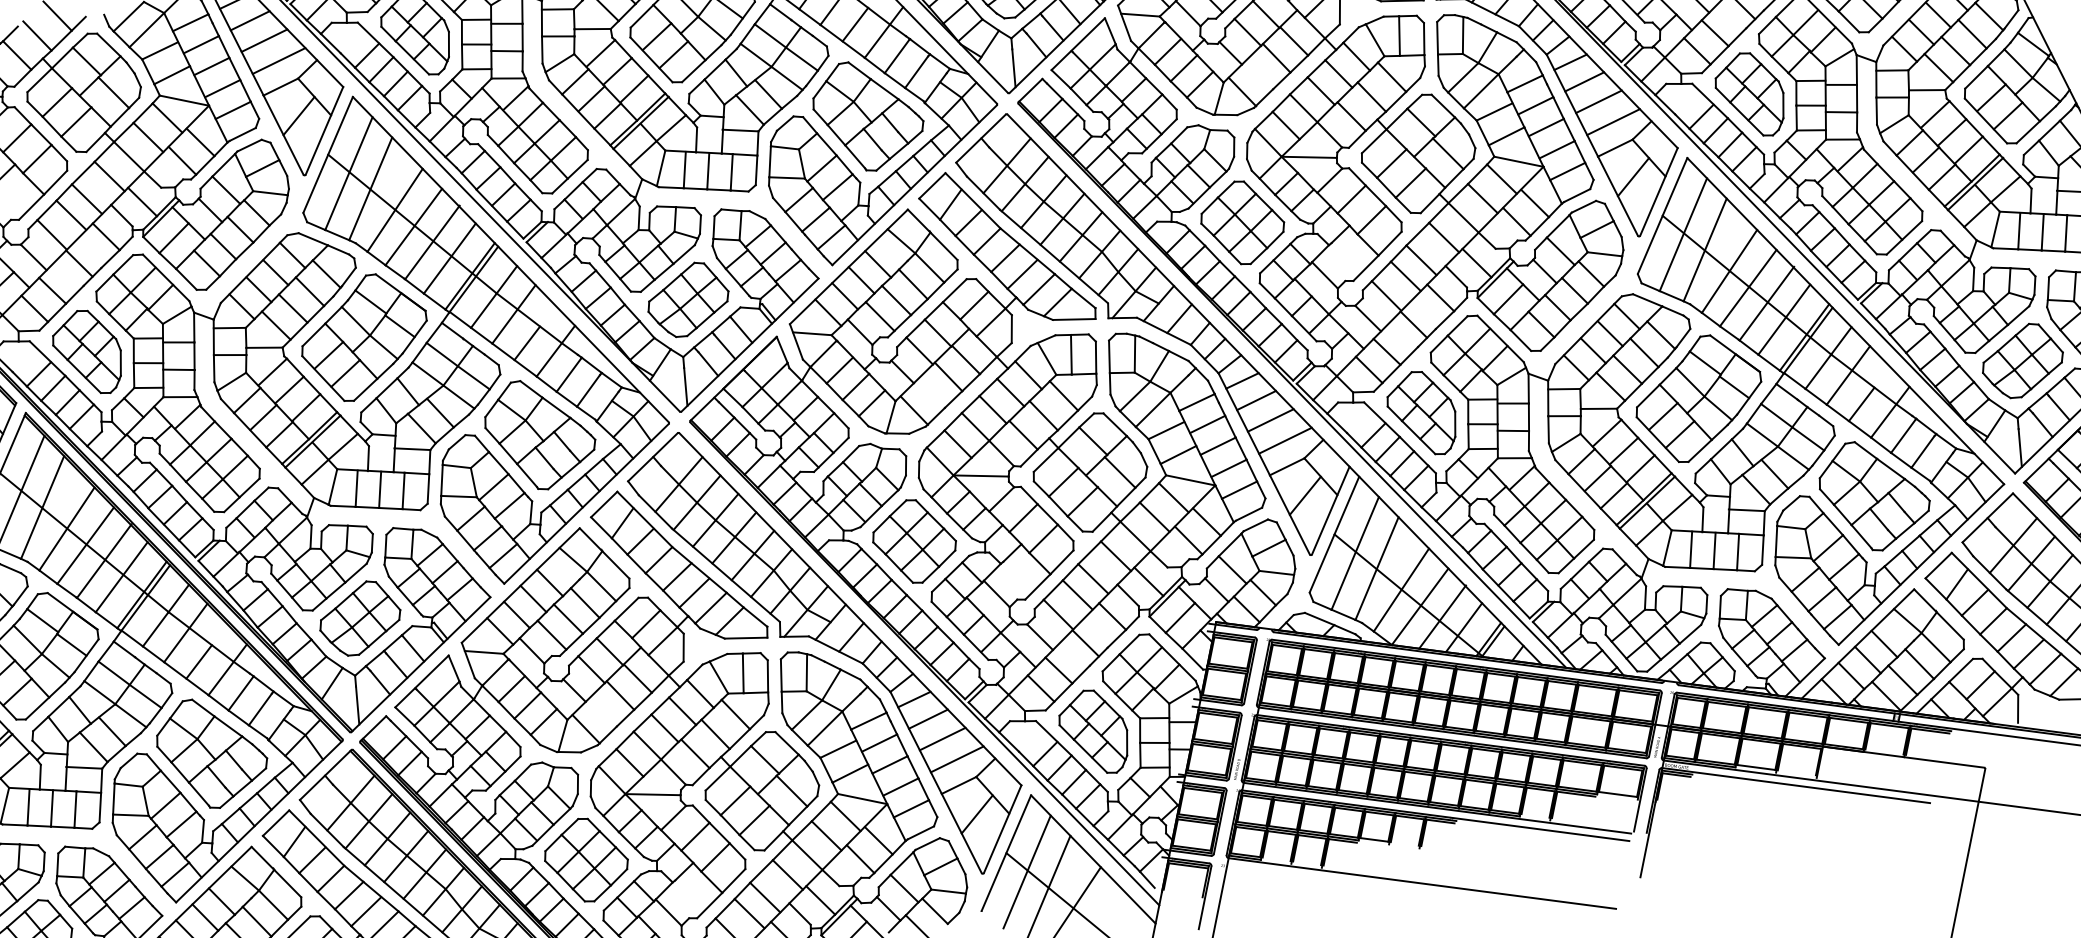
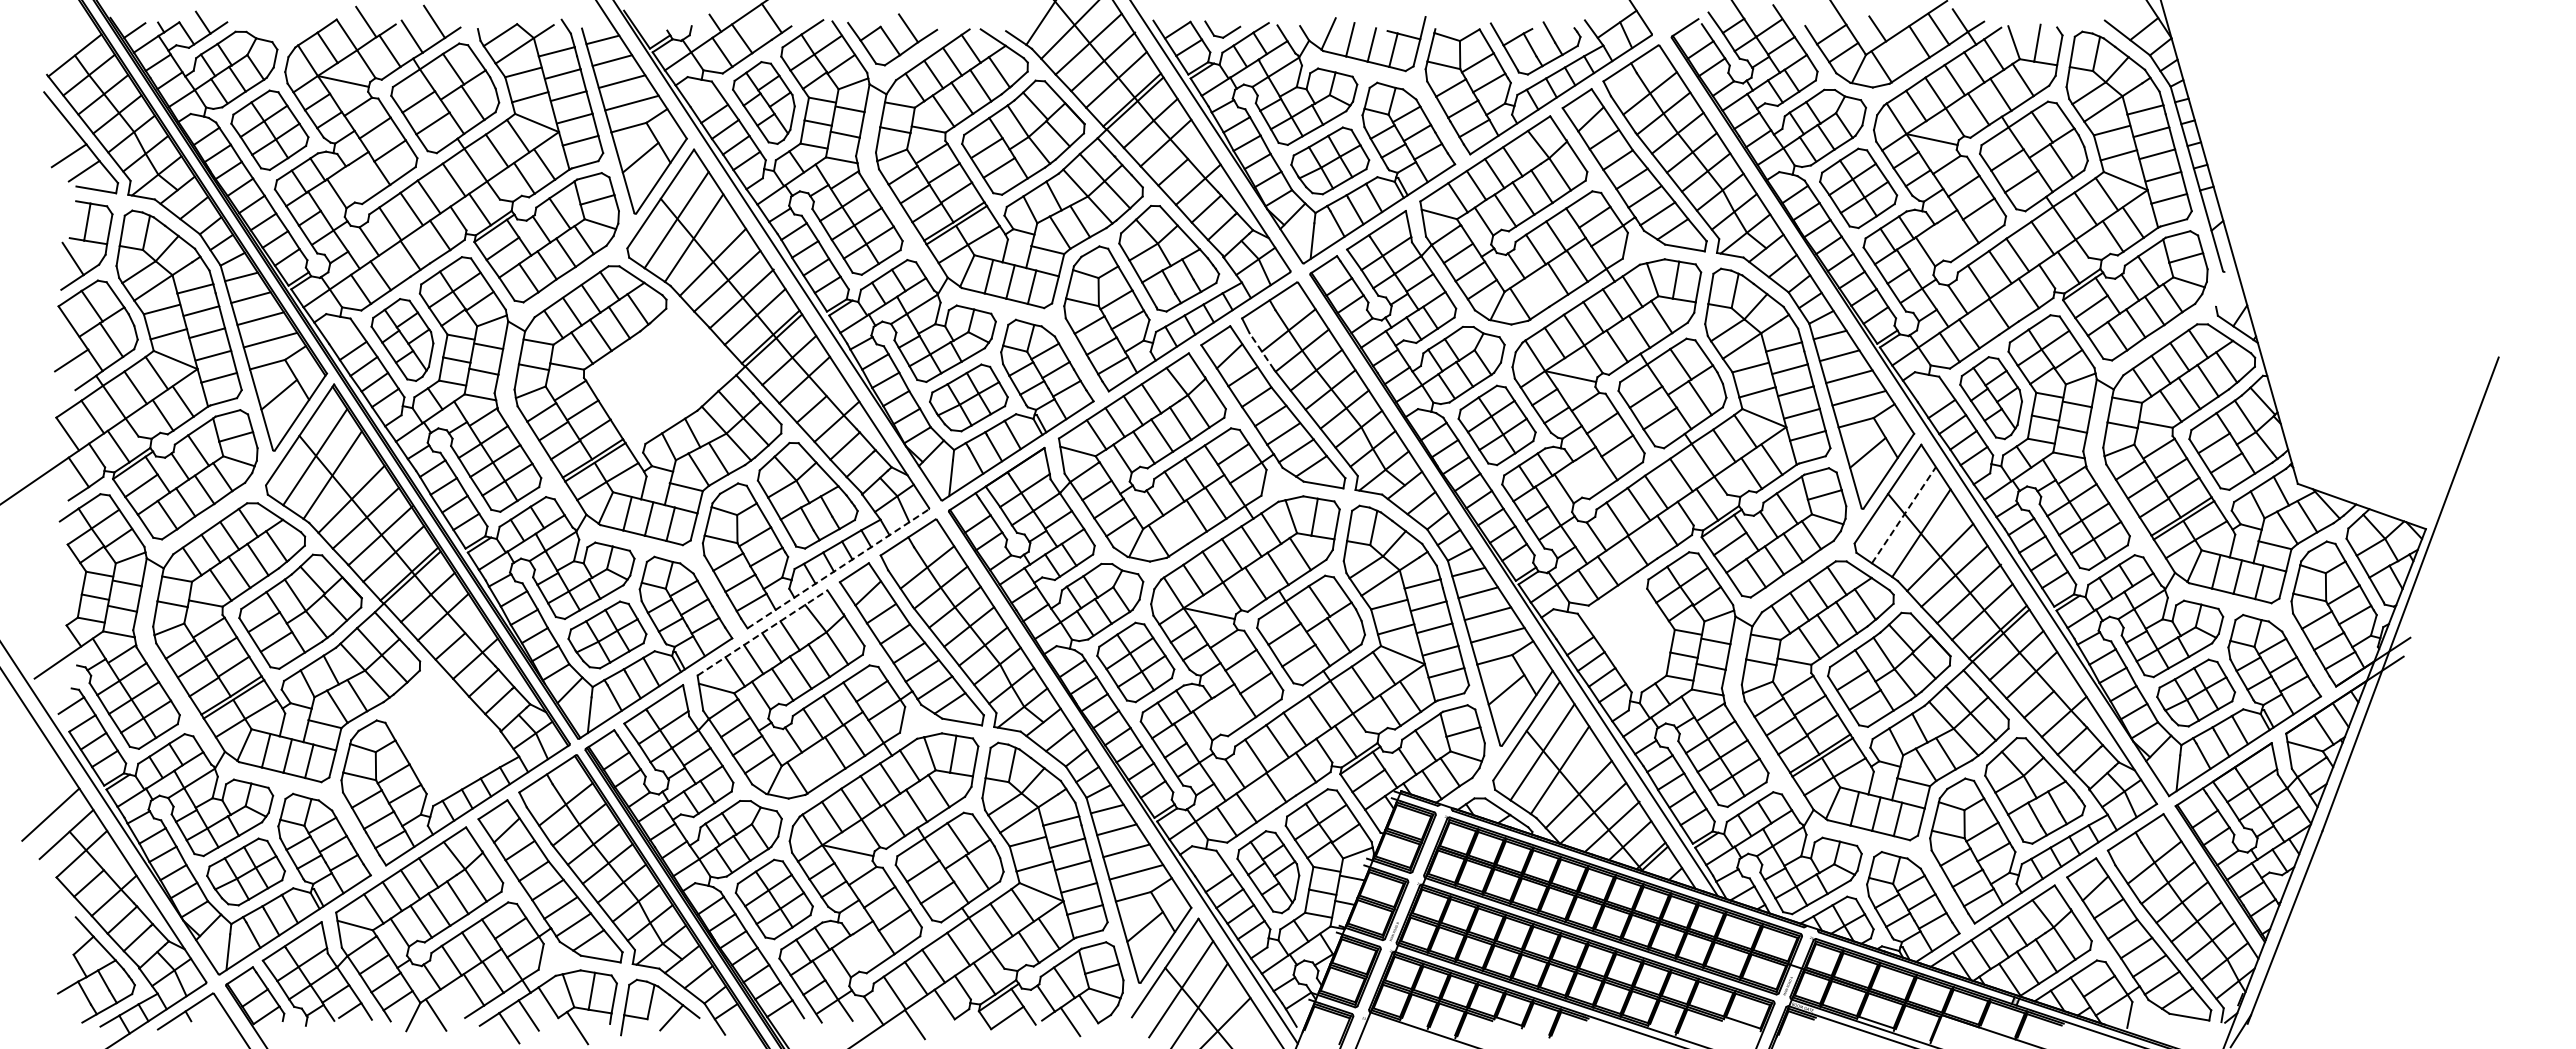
line: (982, 193) -> (1261, 351), solid -> dashed
line: (1682, 235) -> (1903, 515), solid -> dashed
part: (364, 337) -> (661, 374), removed
part: (1422, 414) -> (1629, 635), removed
line: (586, 503) -> (838, 568), solid -> dashed
line: (520, 586) -> (762, 633), solid -> dashed
part: (212, 752) -> (446, 732), removed

